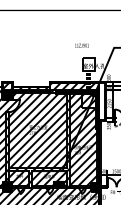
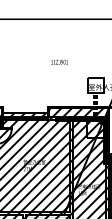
text: (81, 45) -> (58, 62), moved

